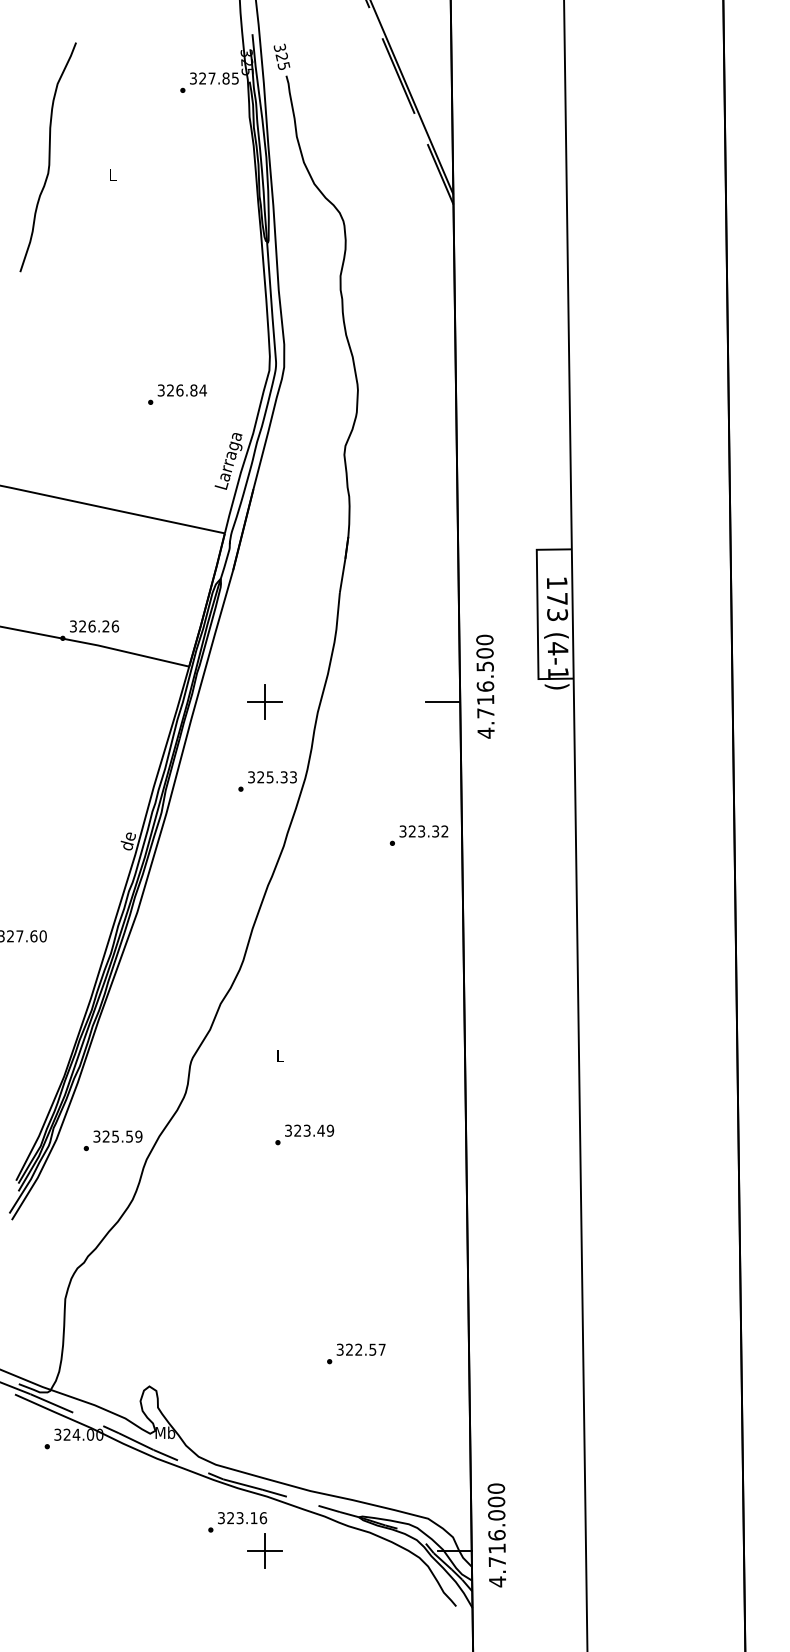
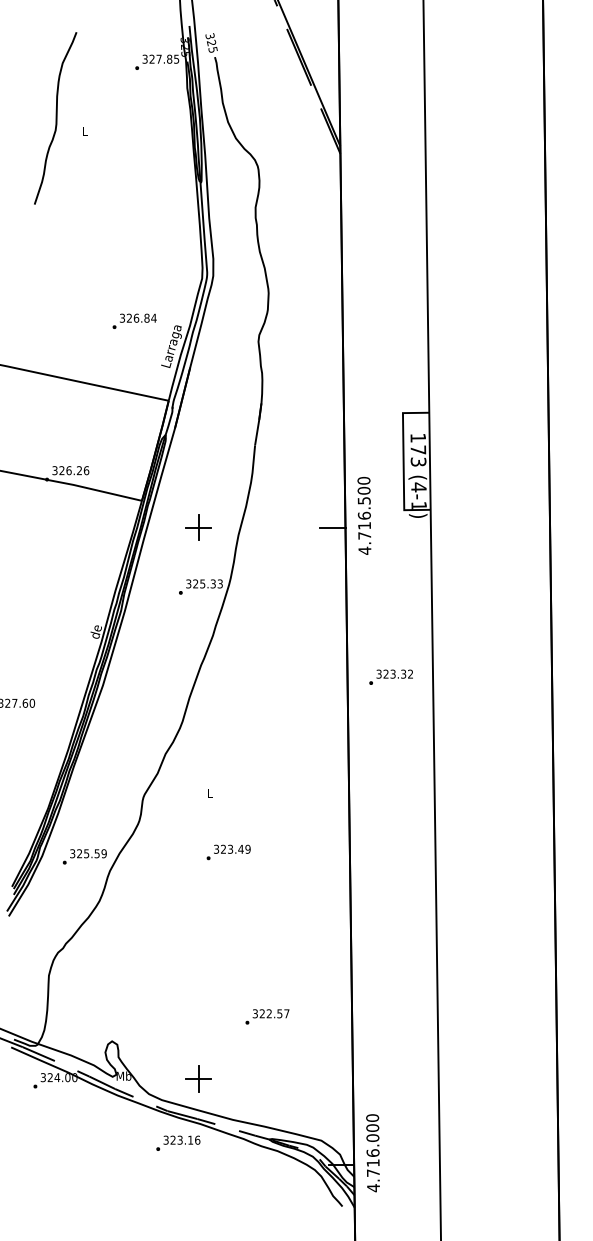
curve: (48, 157) -> (55, 118), moved
text: (177, 394) -> (134, 321), moved
text: (418, 835) -> (390, 677), moved
part: (264, 1550) -> (198, 1078), moved

